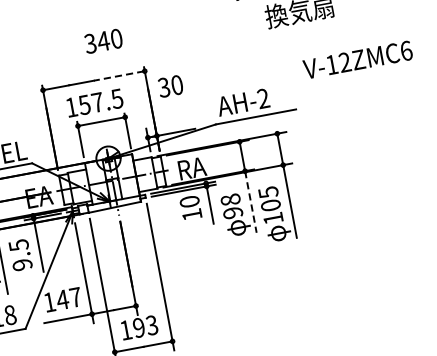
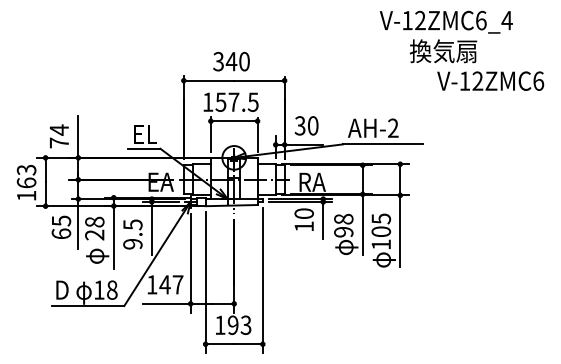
text: (103, 41) -> (231, 61), moved
text: (357, 59) -> (490, 80), moved
line: (119, 75) -> (259, 80), dashed -> solid
text: (170, 86) -> (306, 125), moved
line: (250, 201) -> (362, 224), dashed -> solid

